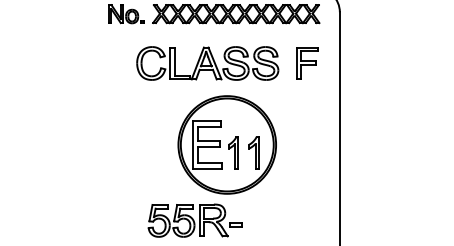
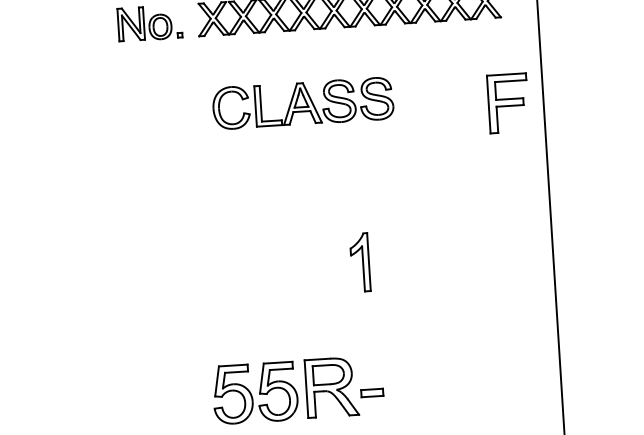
part: (207, 63) -> (302, 103), size x0.7
part: (307, 63) -> (508, 103), moved
part: (226, 144) -> (346, 248), removed

